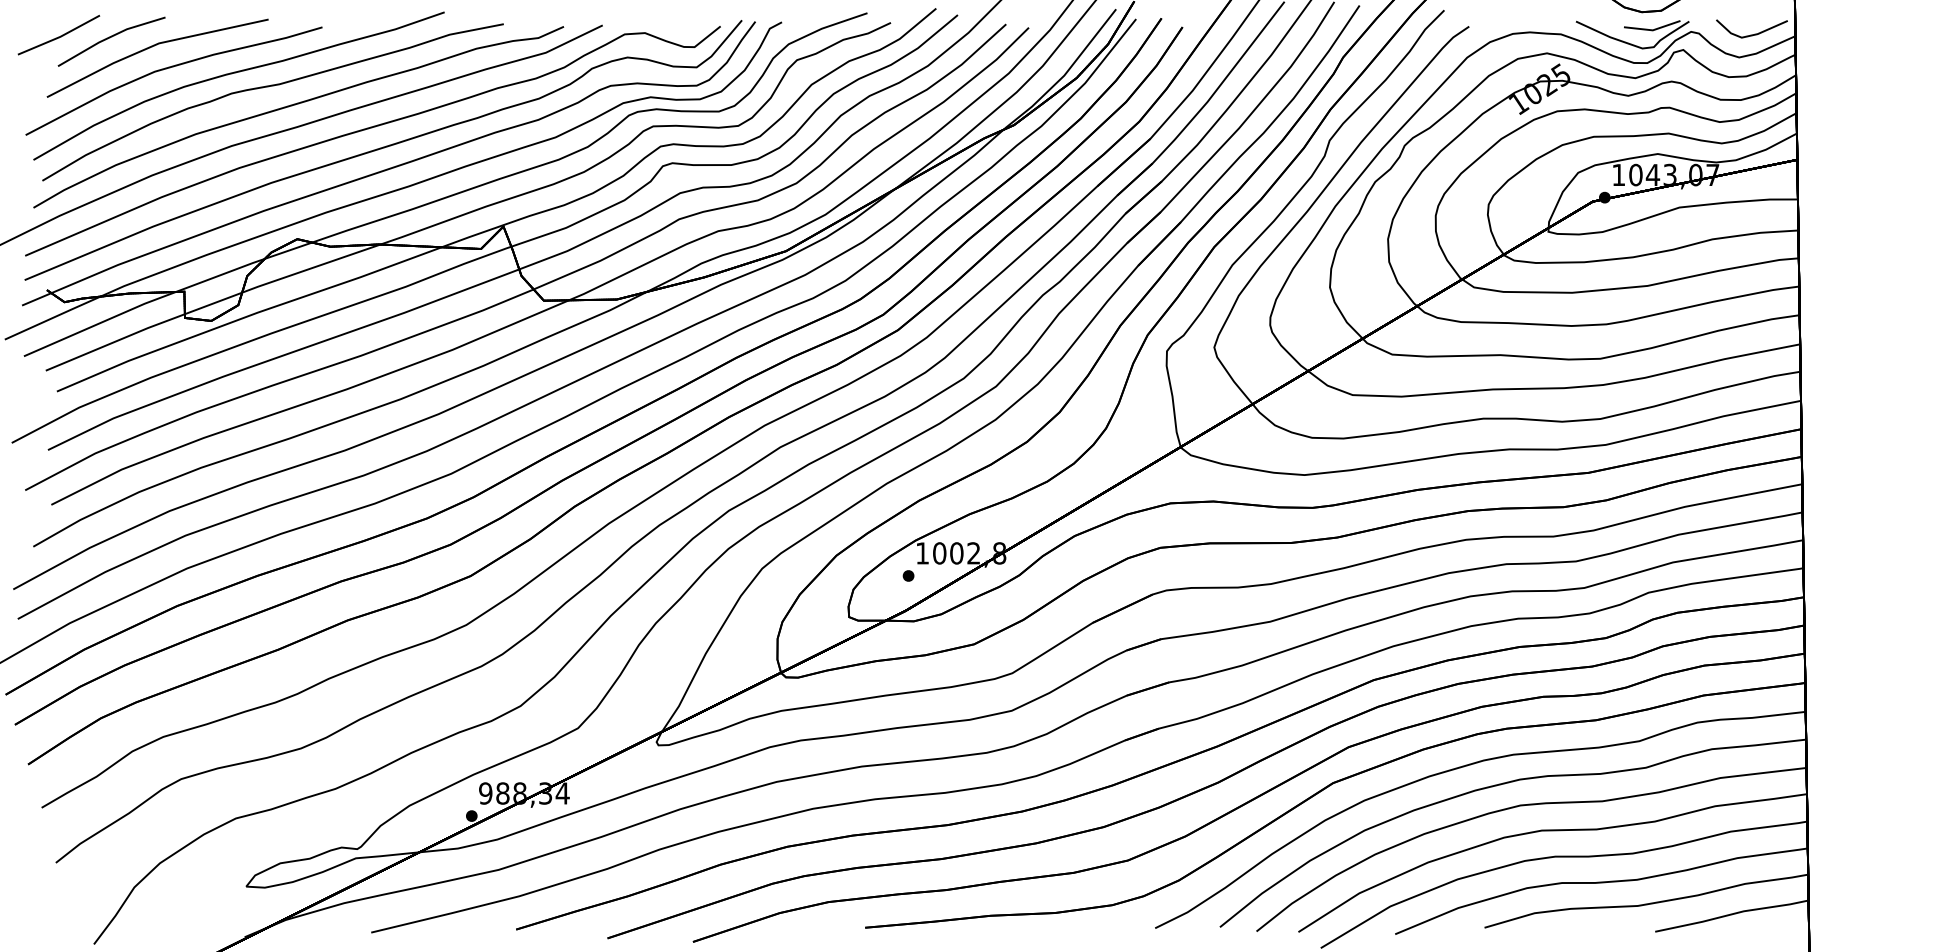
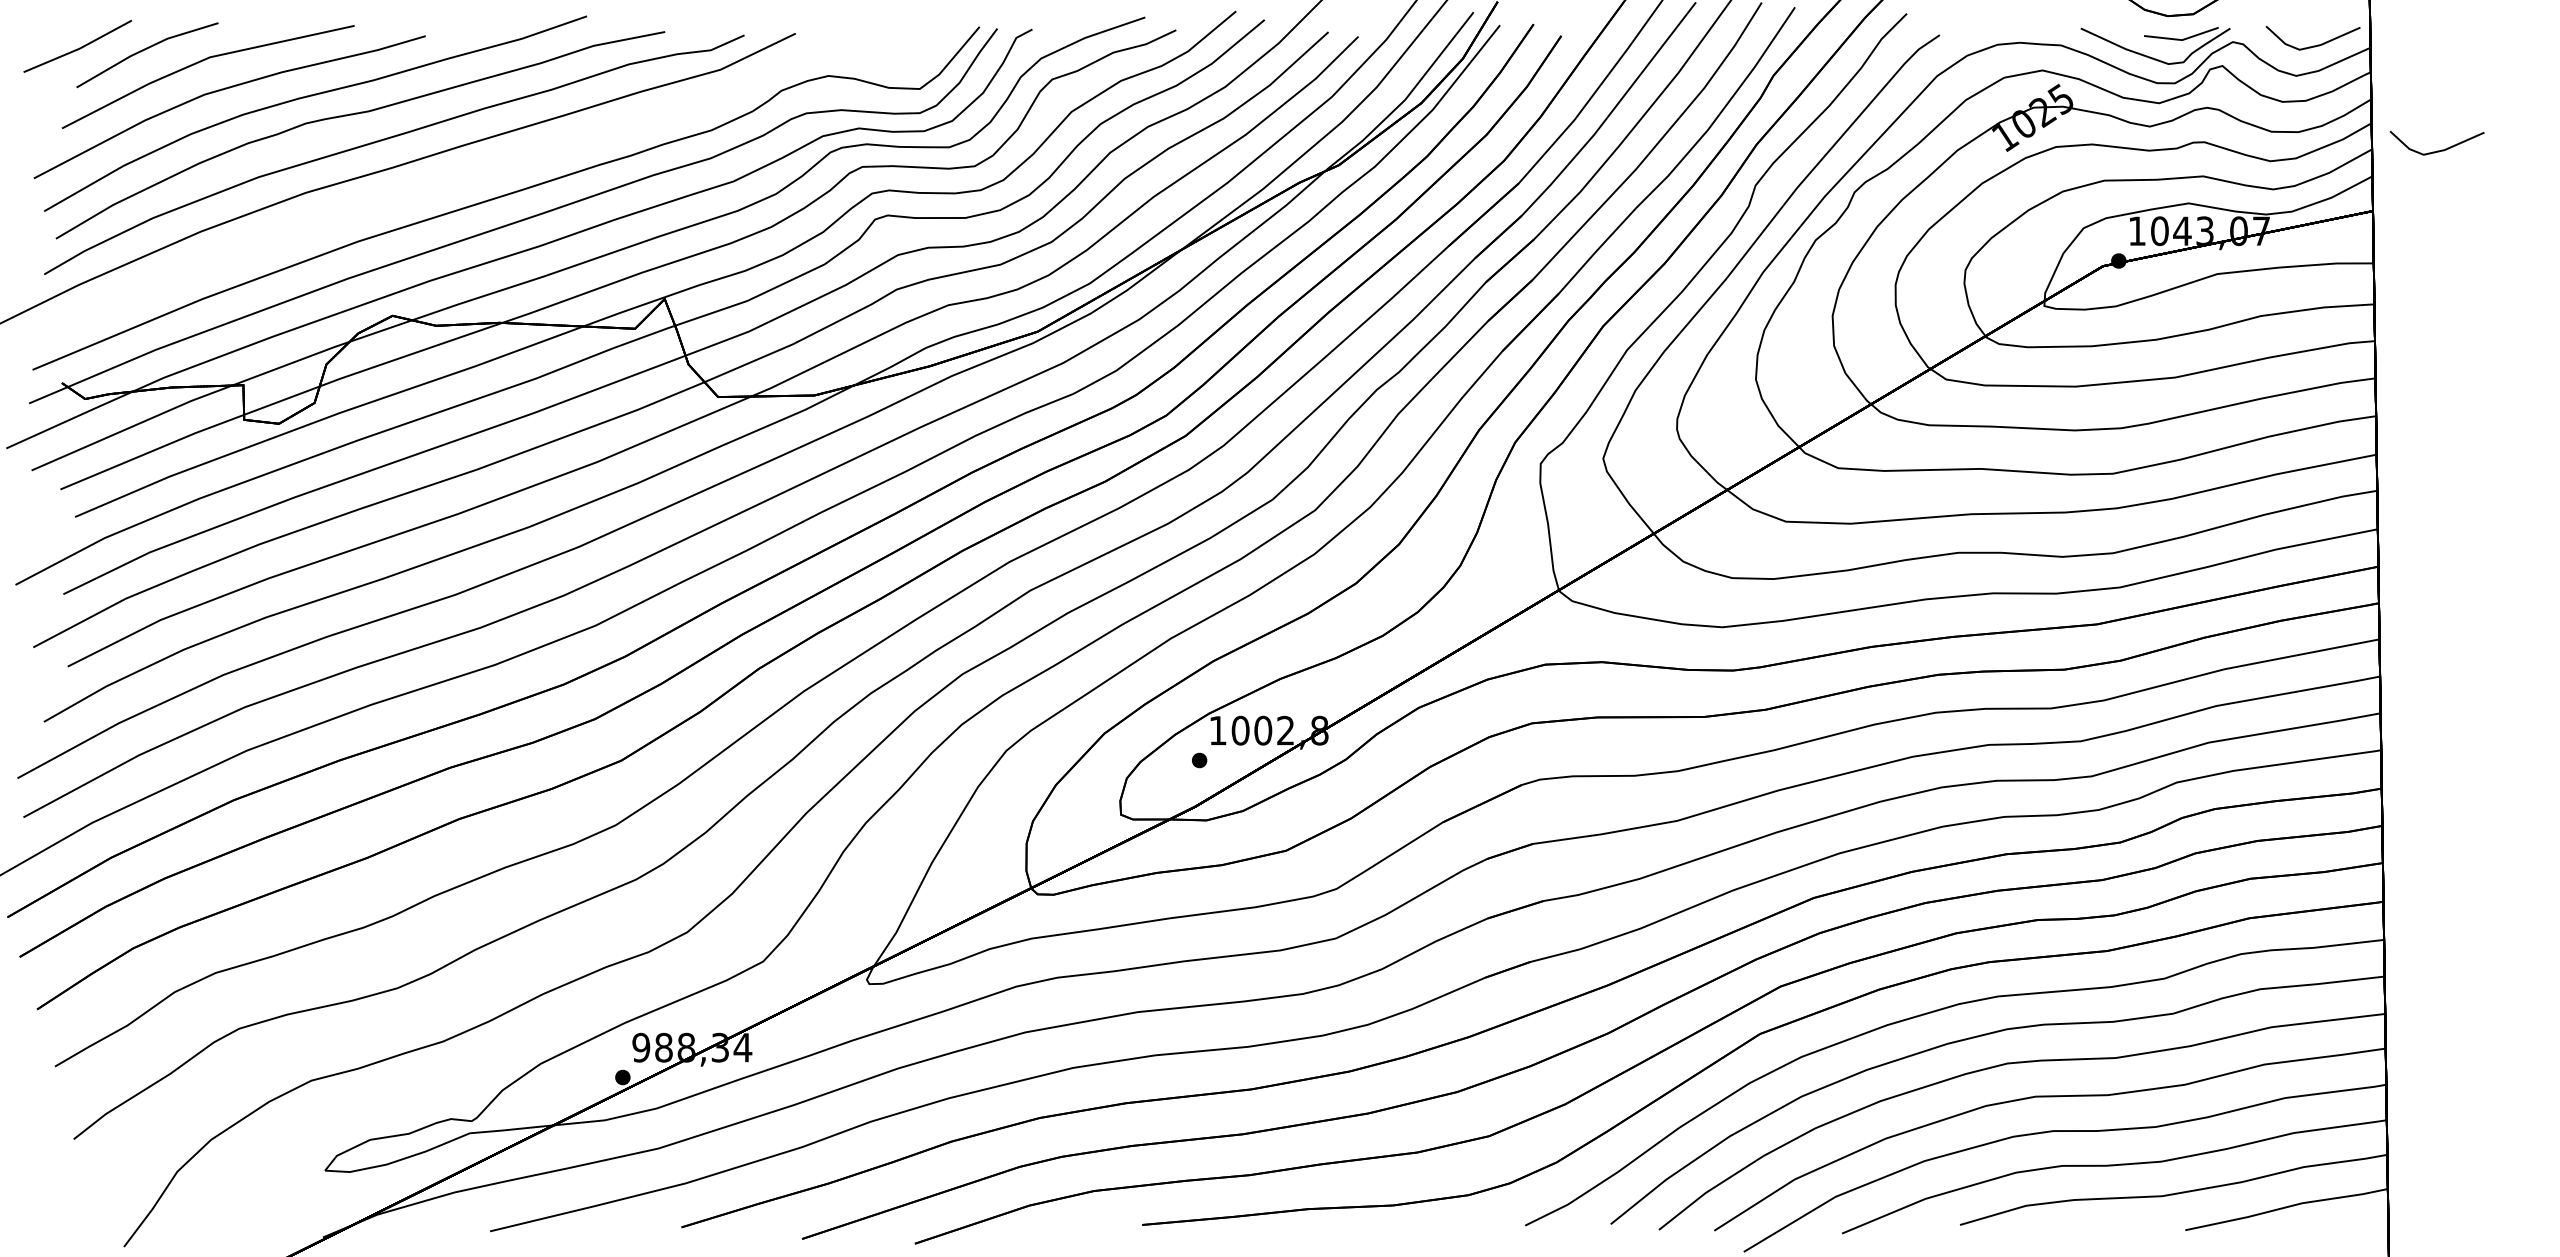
line: (1846, 113) -> (2437, 150), added
curve: (369, 129) -> (487, 170), removed

